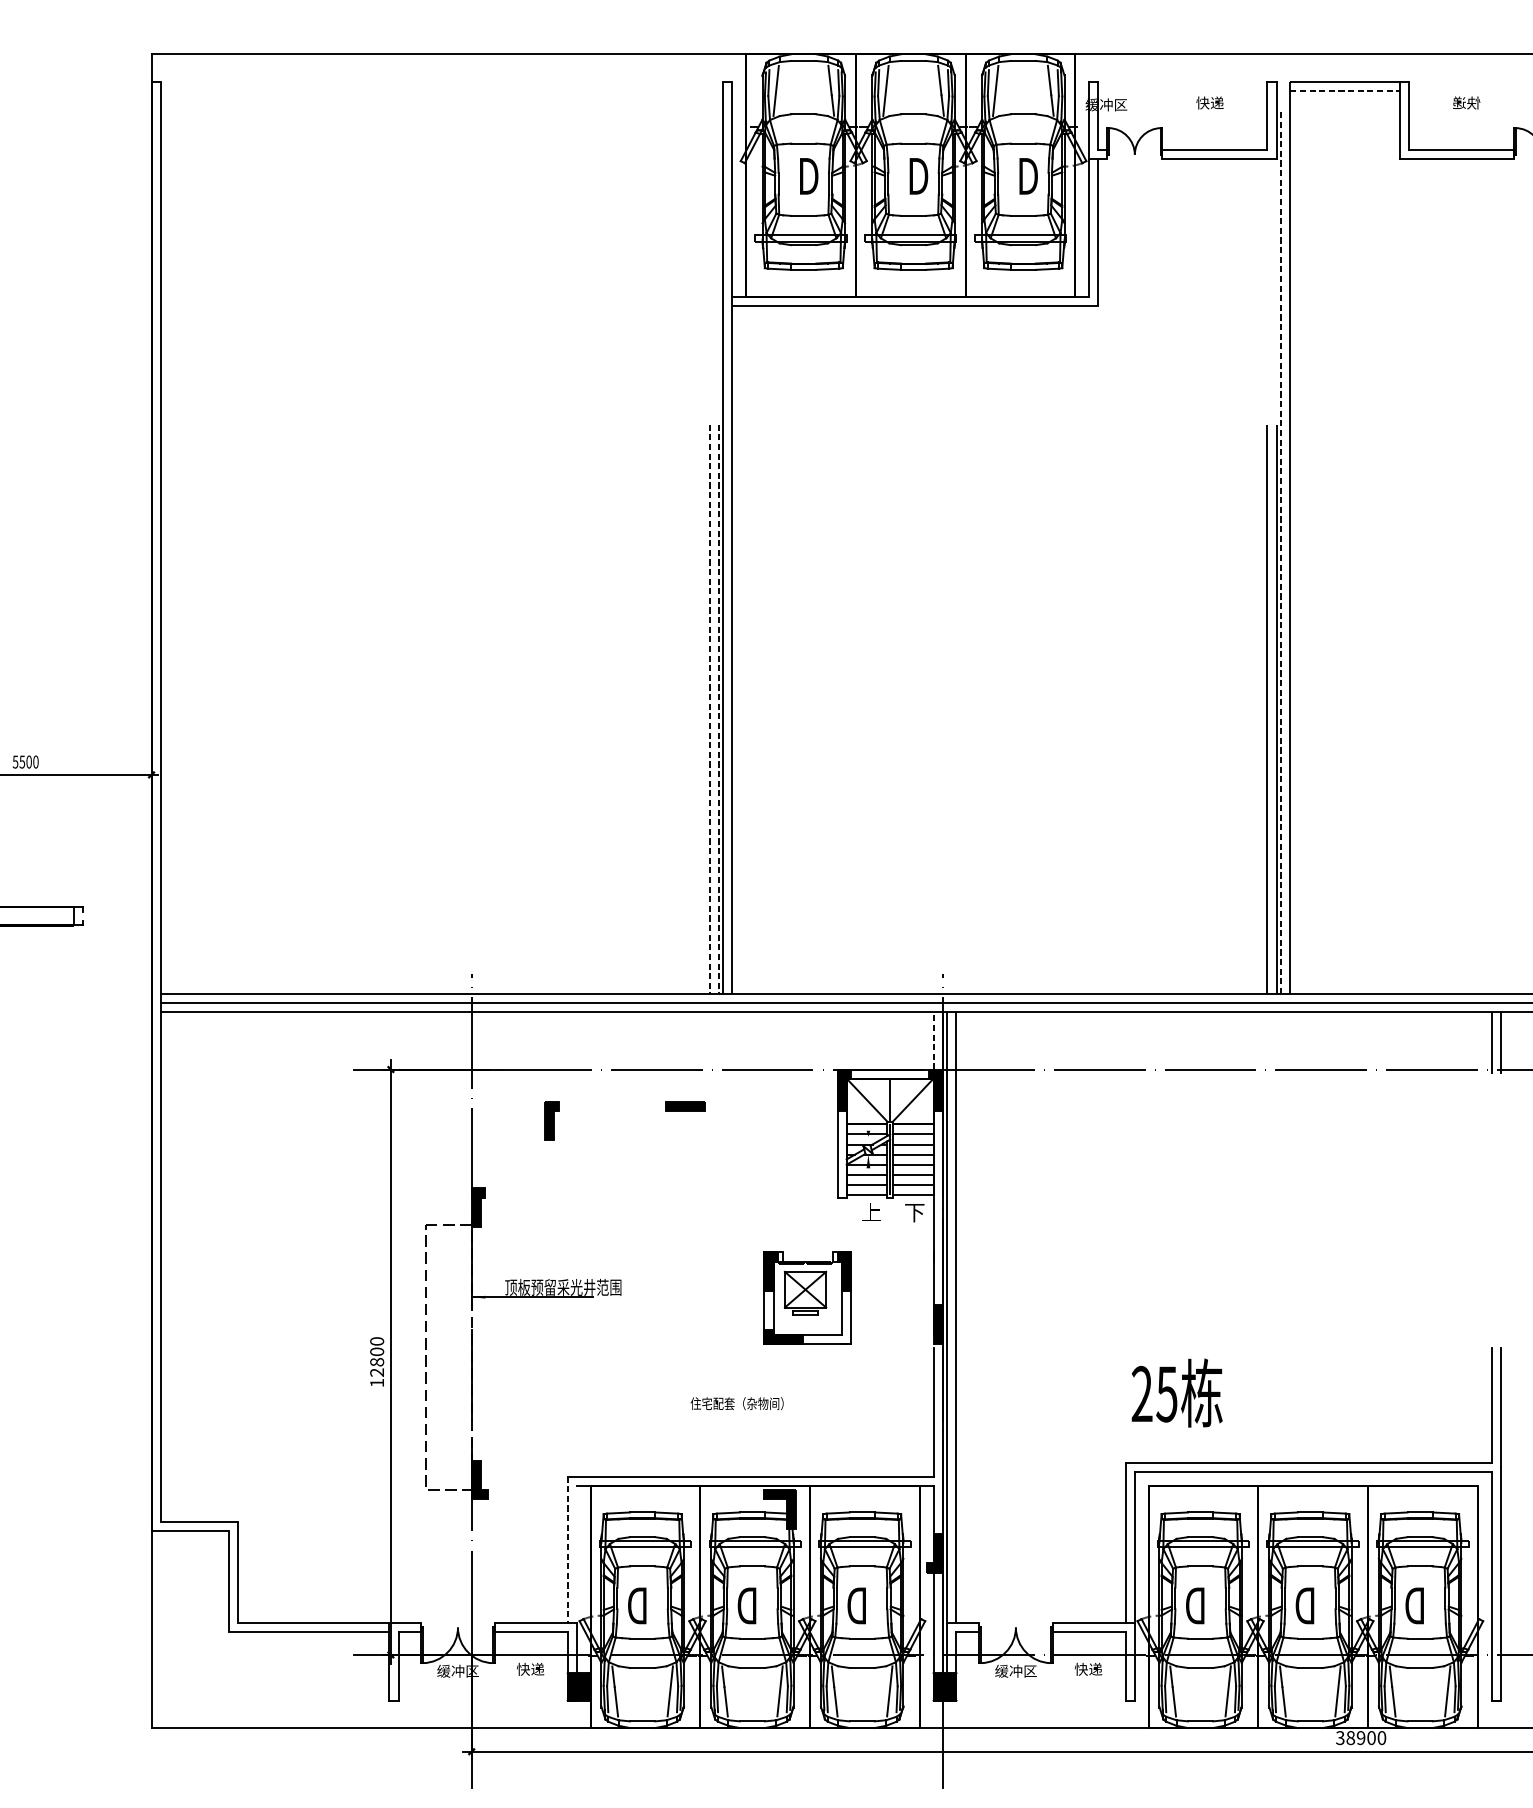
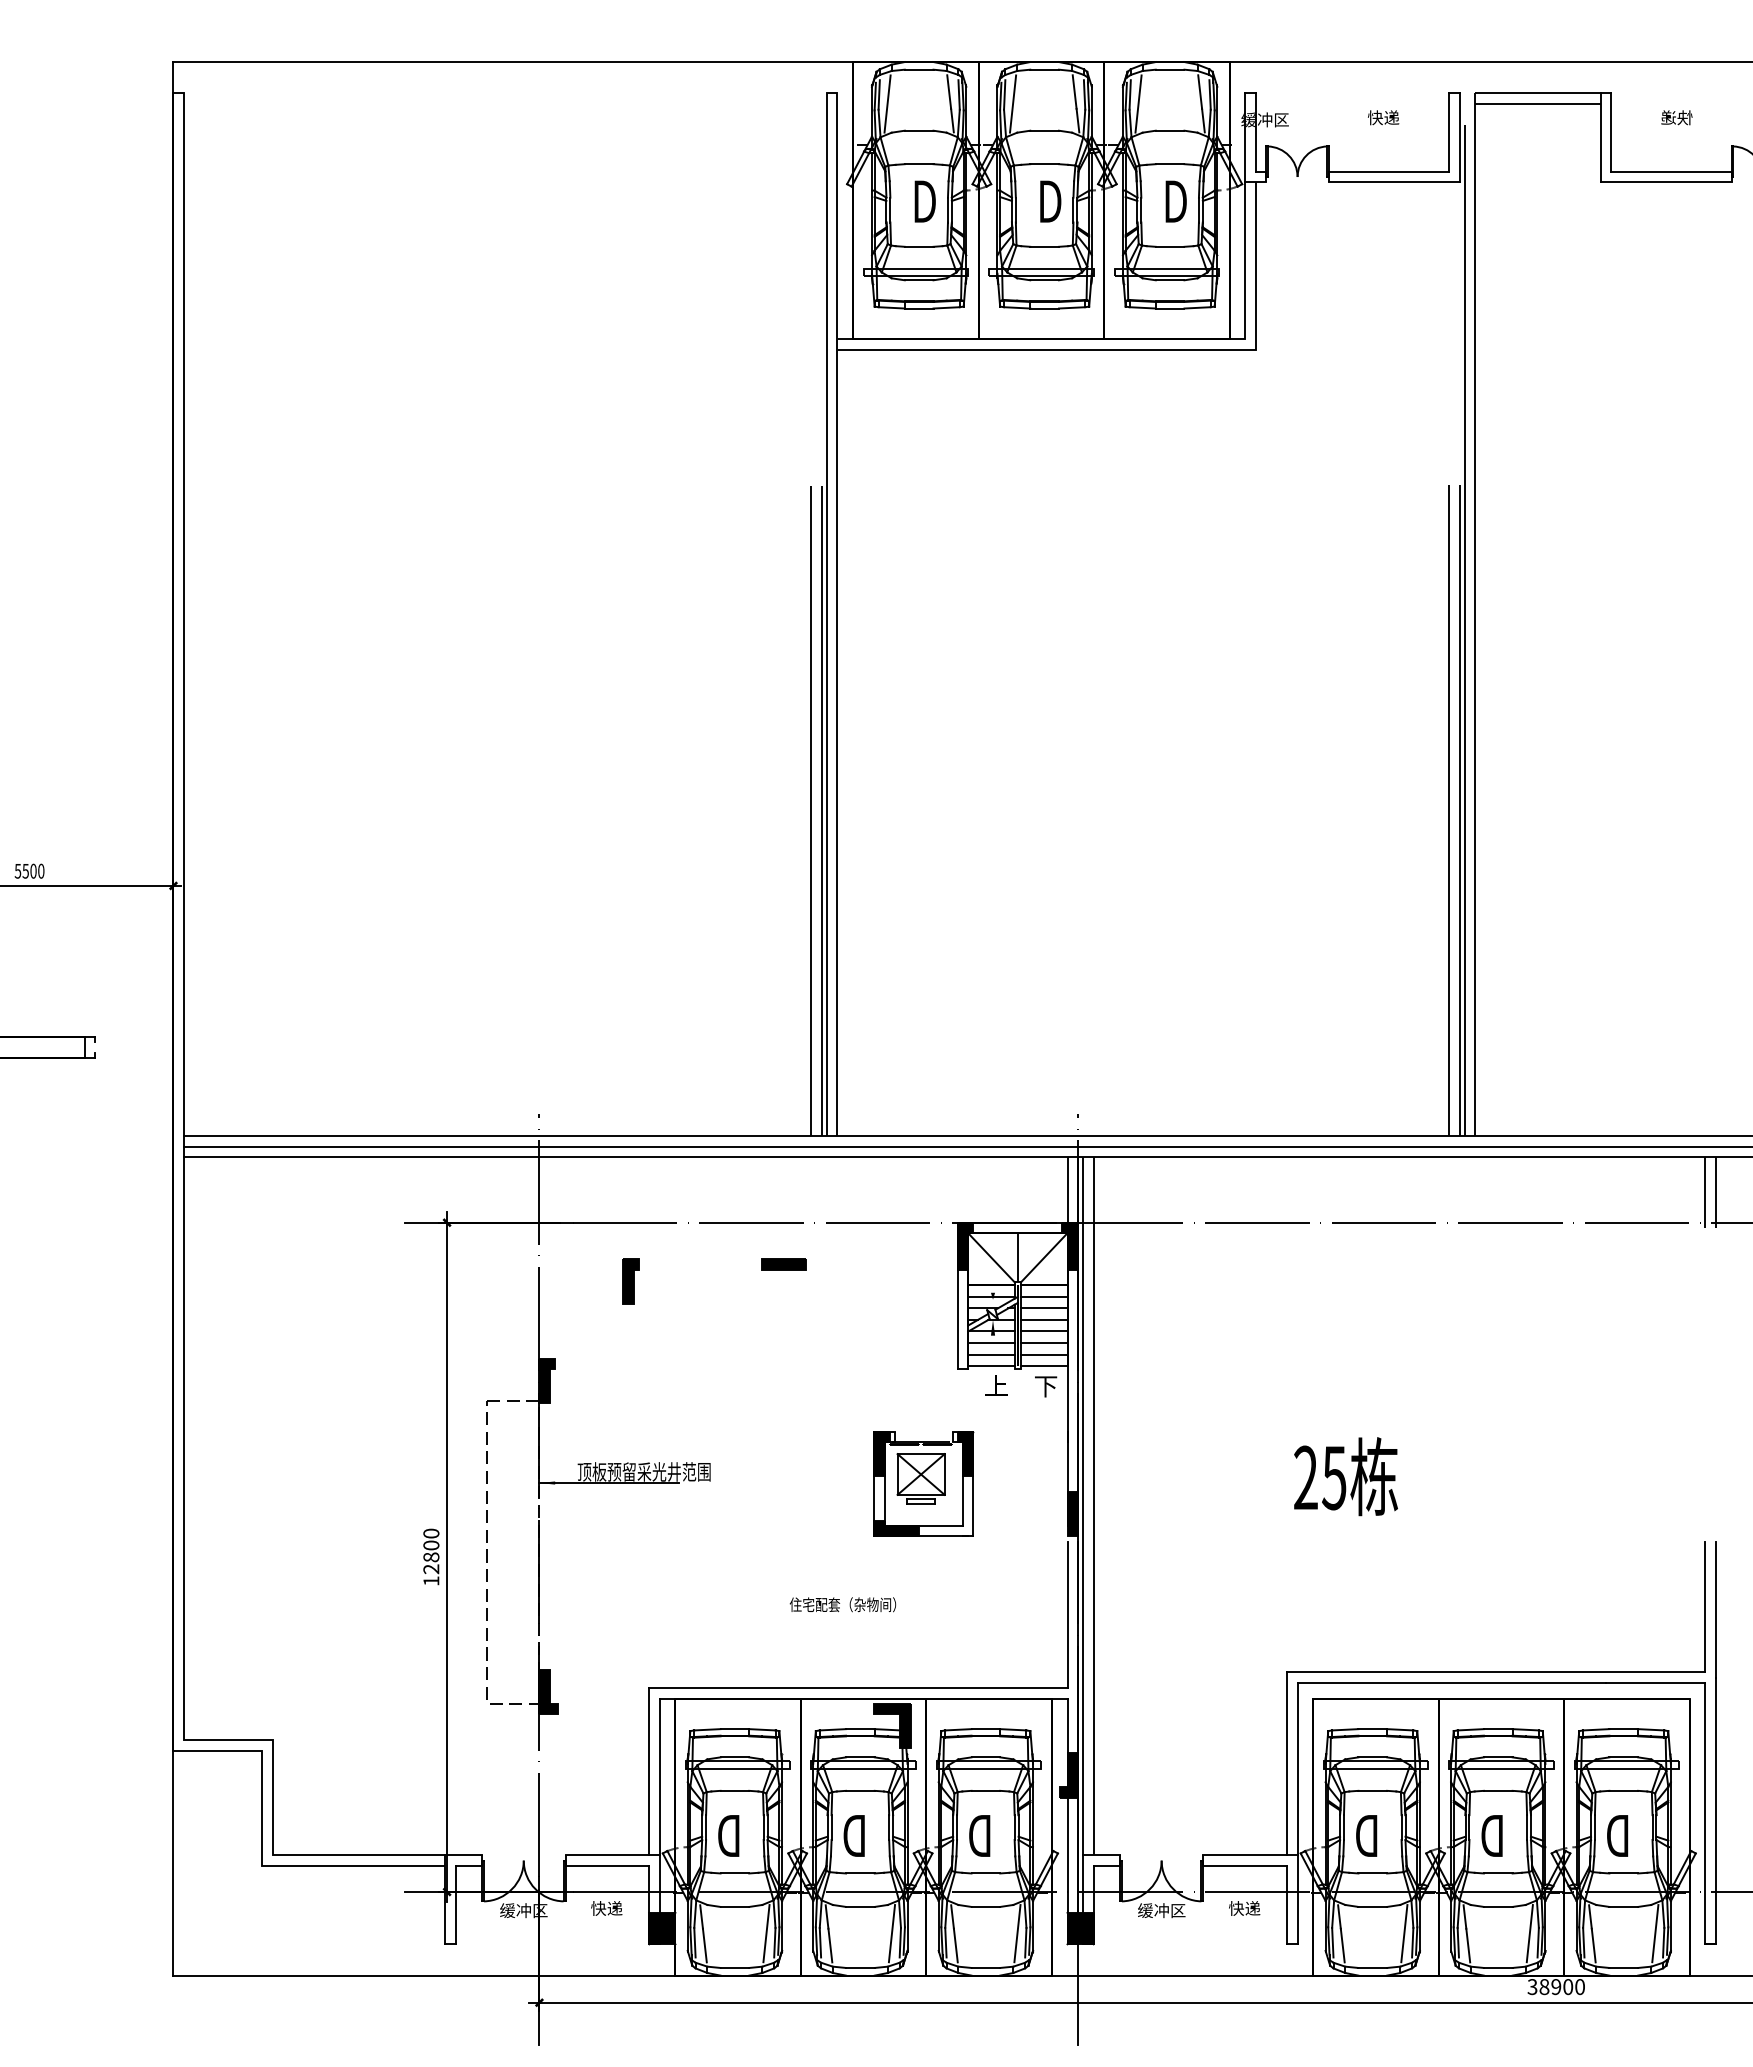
line: (1345, 90) -> (1538, 103), dashed -> solid
line: (1280, 551) -> (1464, 630), dashed -> solid
line: (709, 709) -> (811, 811), dashed -> solid
line: (718, 709) -> (821, 811), dashed -> solid
line: (933, 1041) -> (1067, 1190), dashed -> solid
text: (1176, 1392) -> (1345, 1476), moved
line: (567, 1549) -> (649, 1771), dashed -> solid
line: (576, 1553) -> (659, 1776), added

